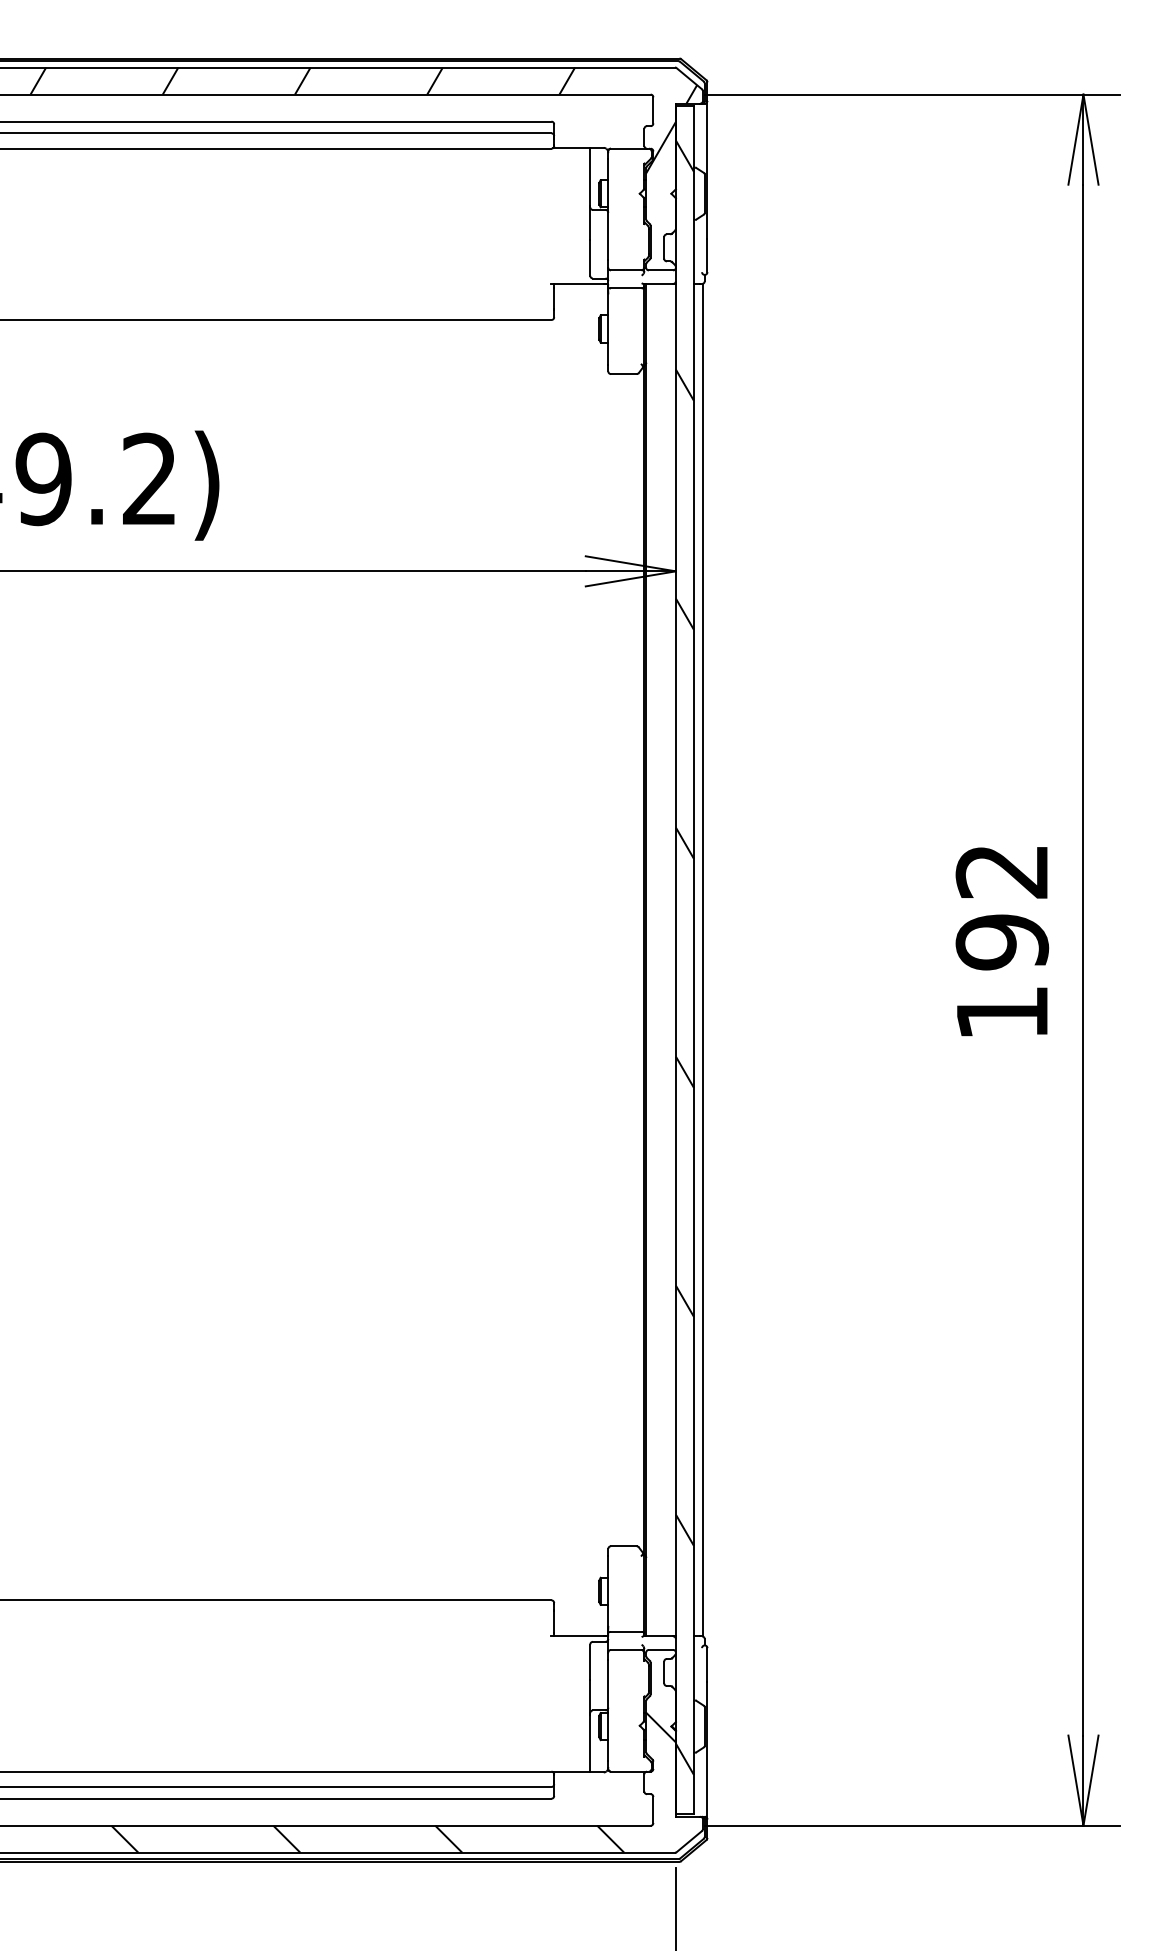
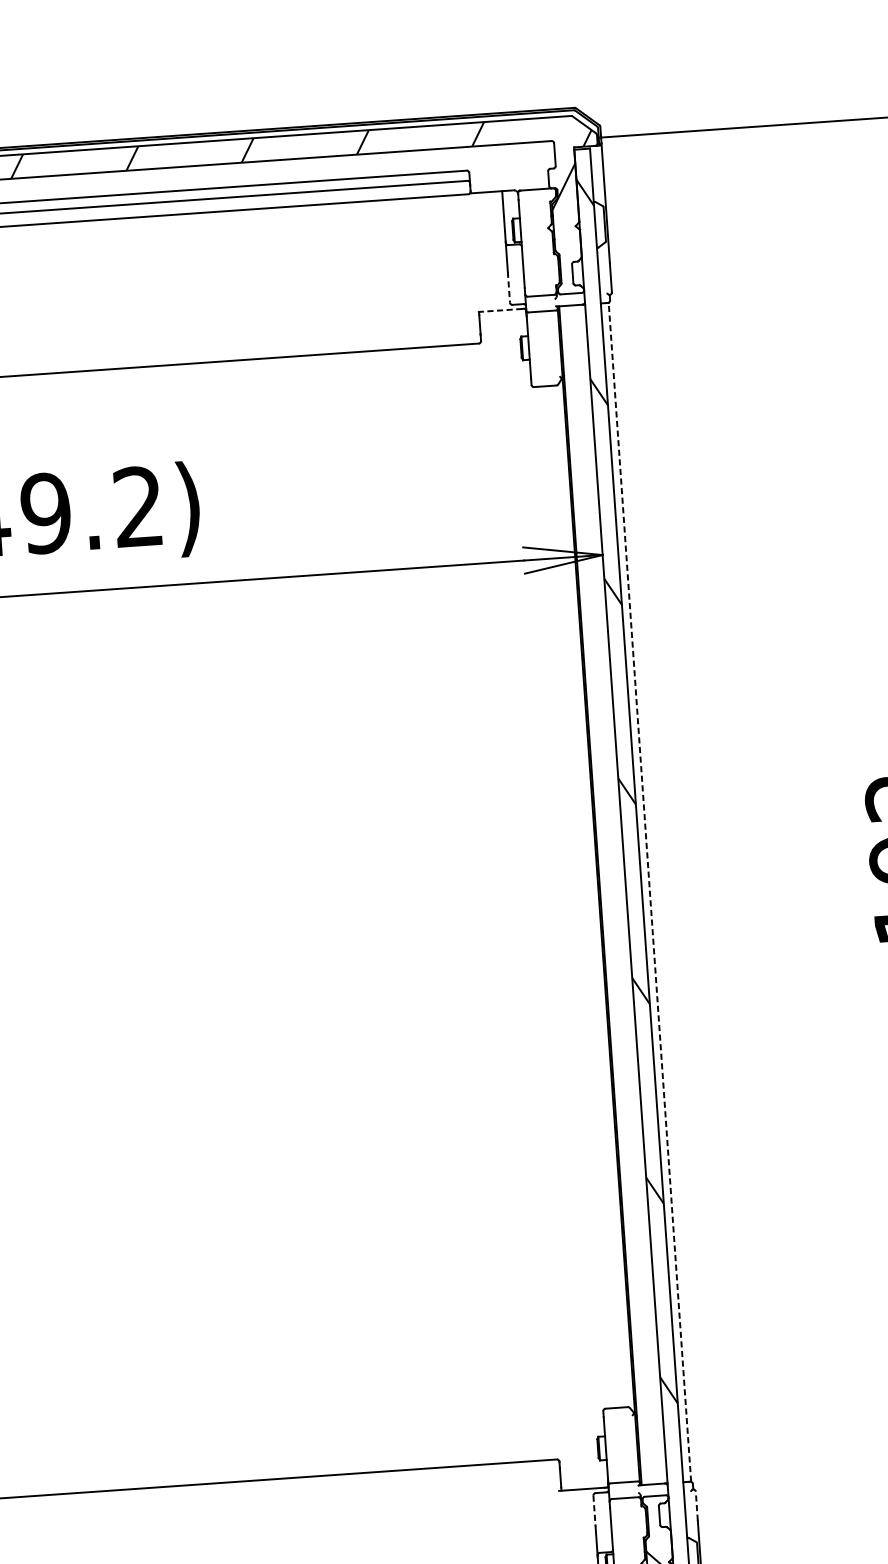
line: (590, 258) -> (509, 287), solid -> dashed
line: (577, 283) -> (499, 310), solid -> dashed
line: (702, 959) -> (649, 891), solid -> dashed
line: (590, 1662) -> (594, 1511), solid -> dashed
line: (707, 1664) -> (696, 1505), solid -> dashed

